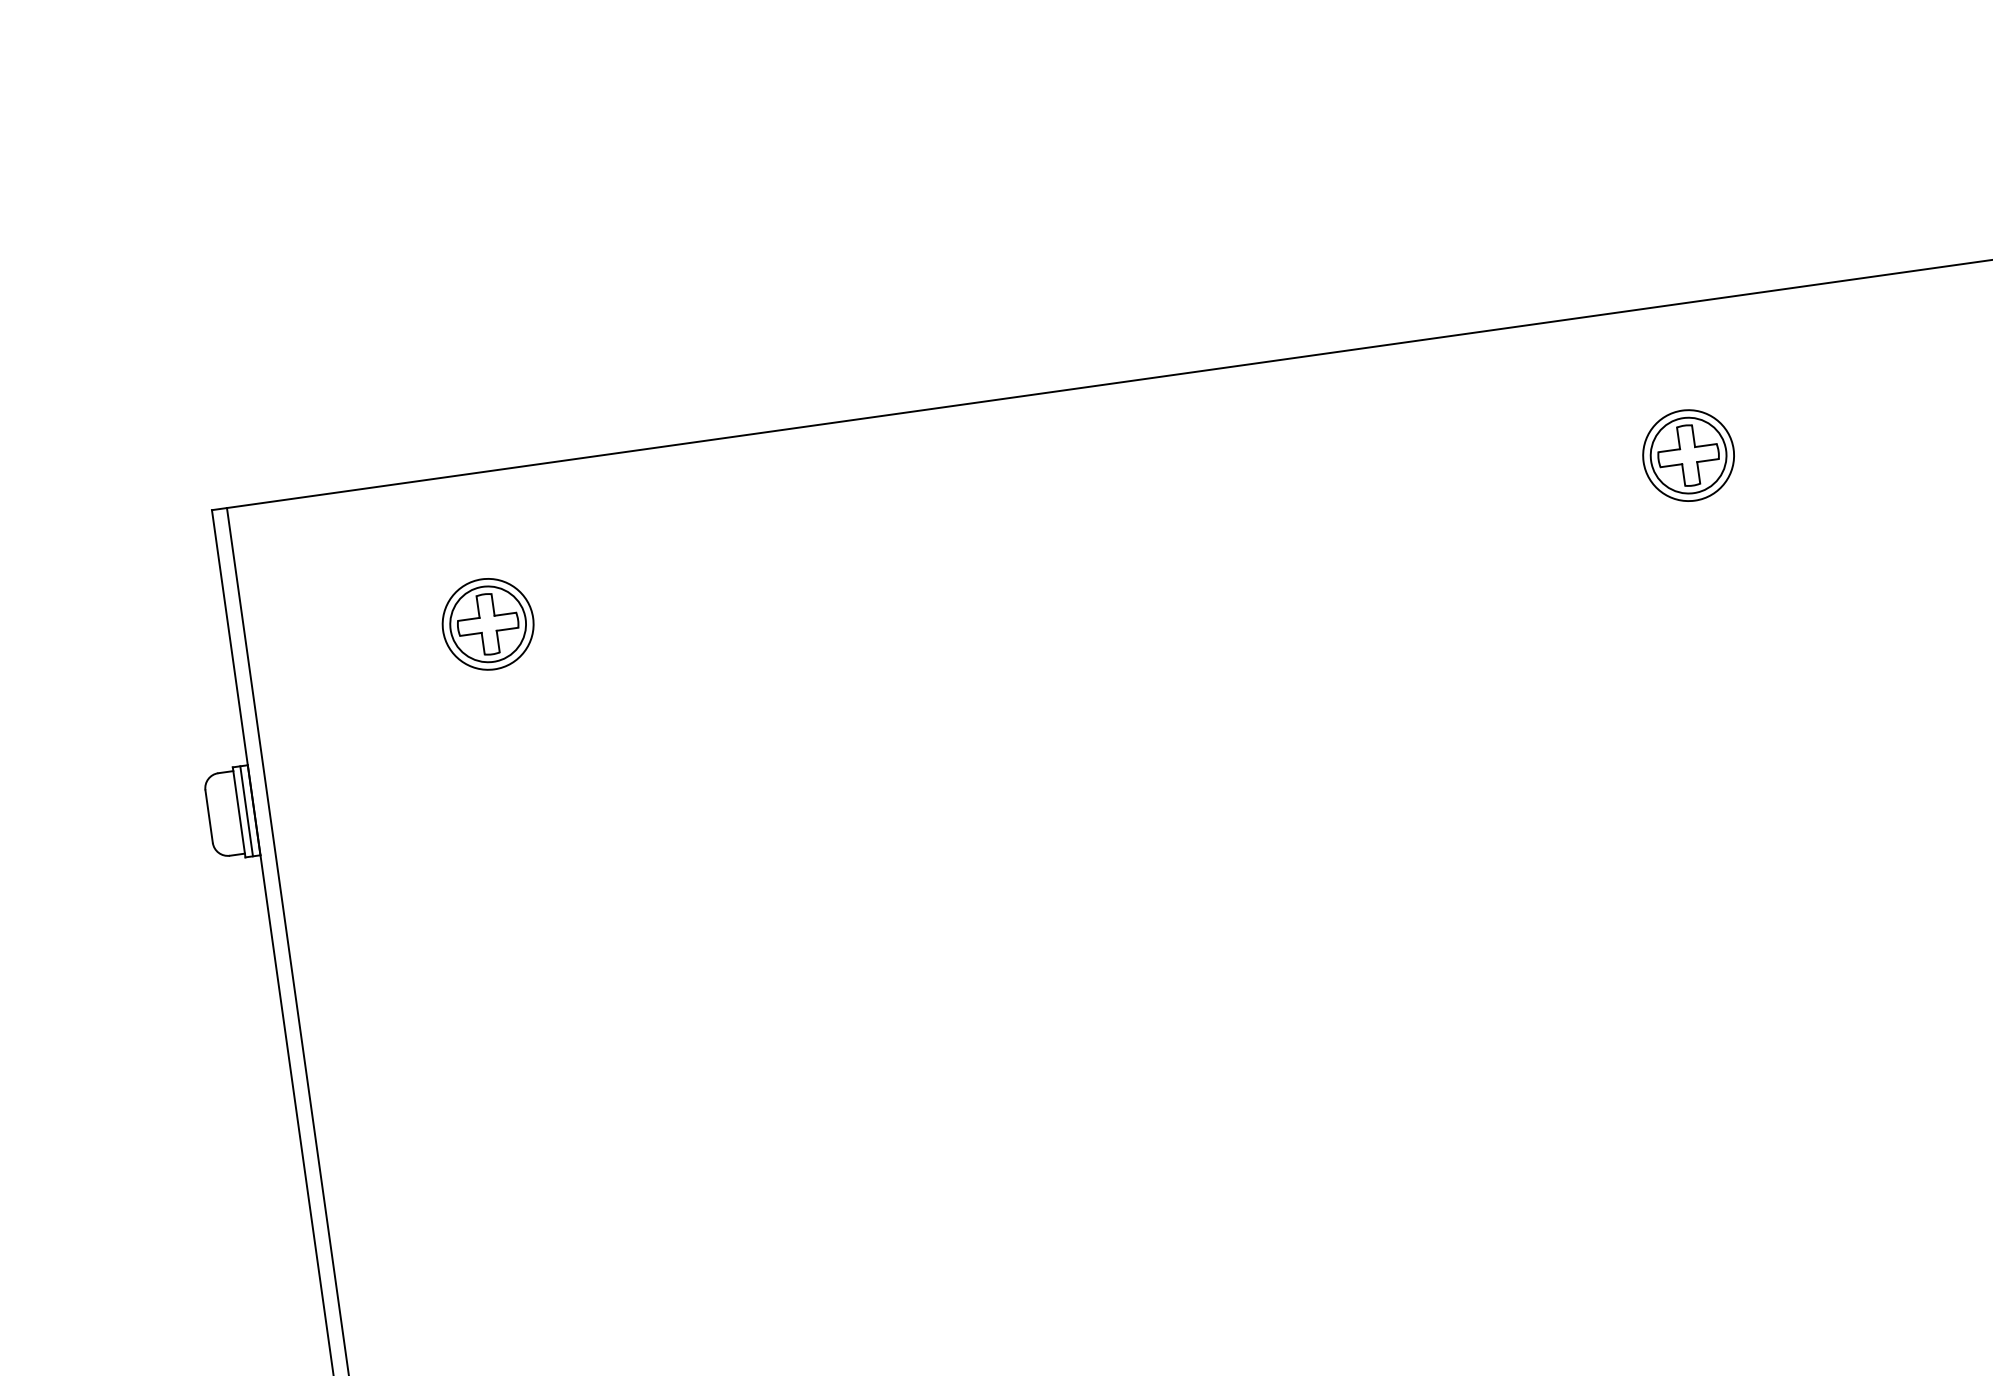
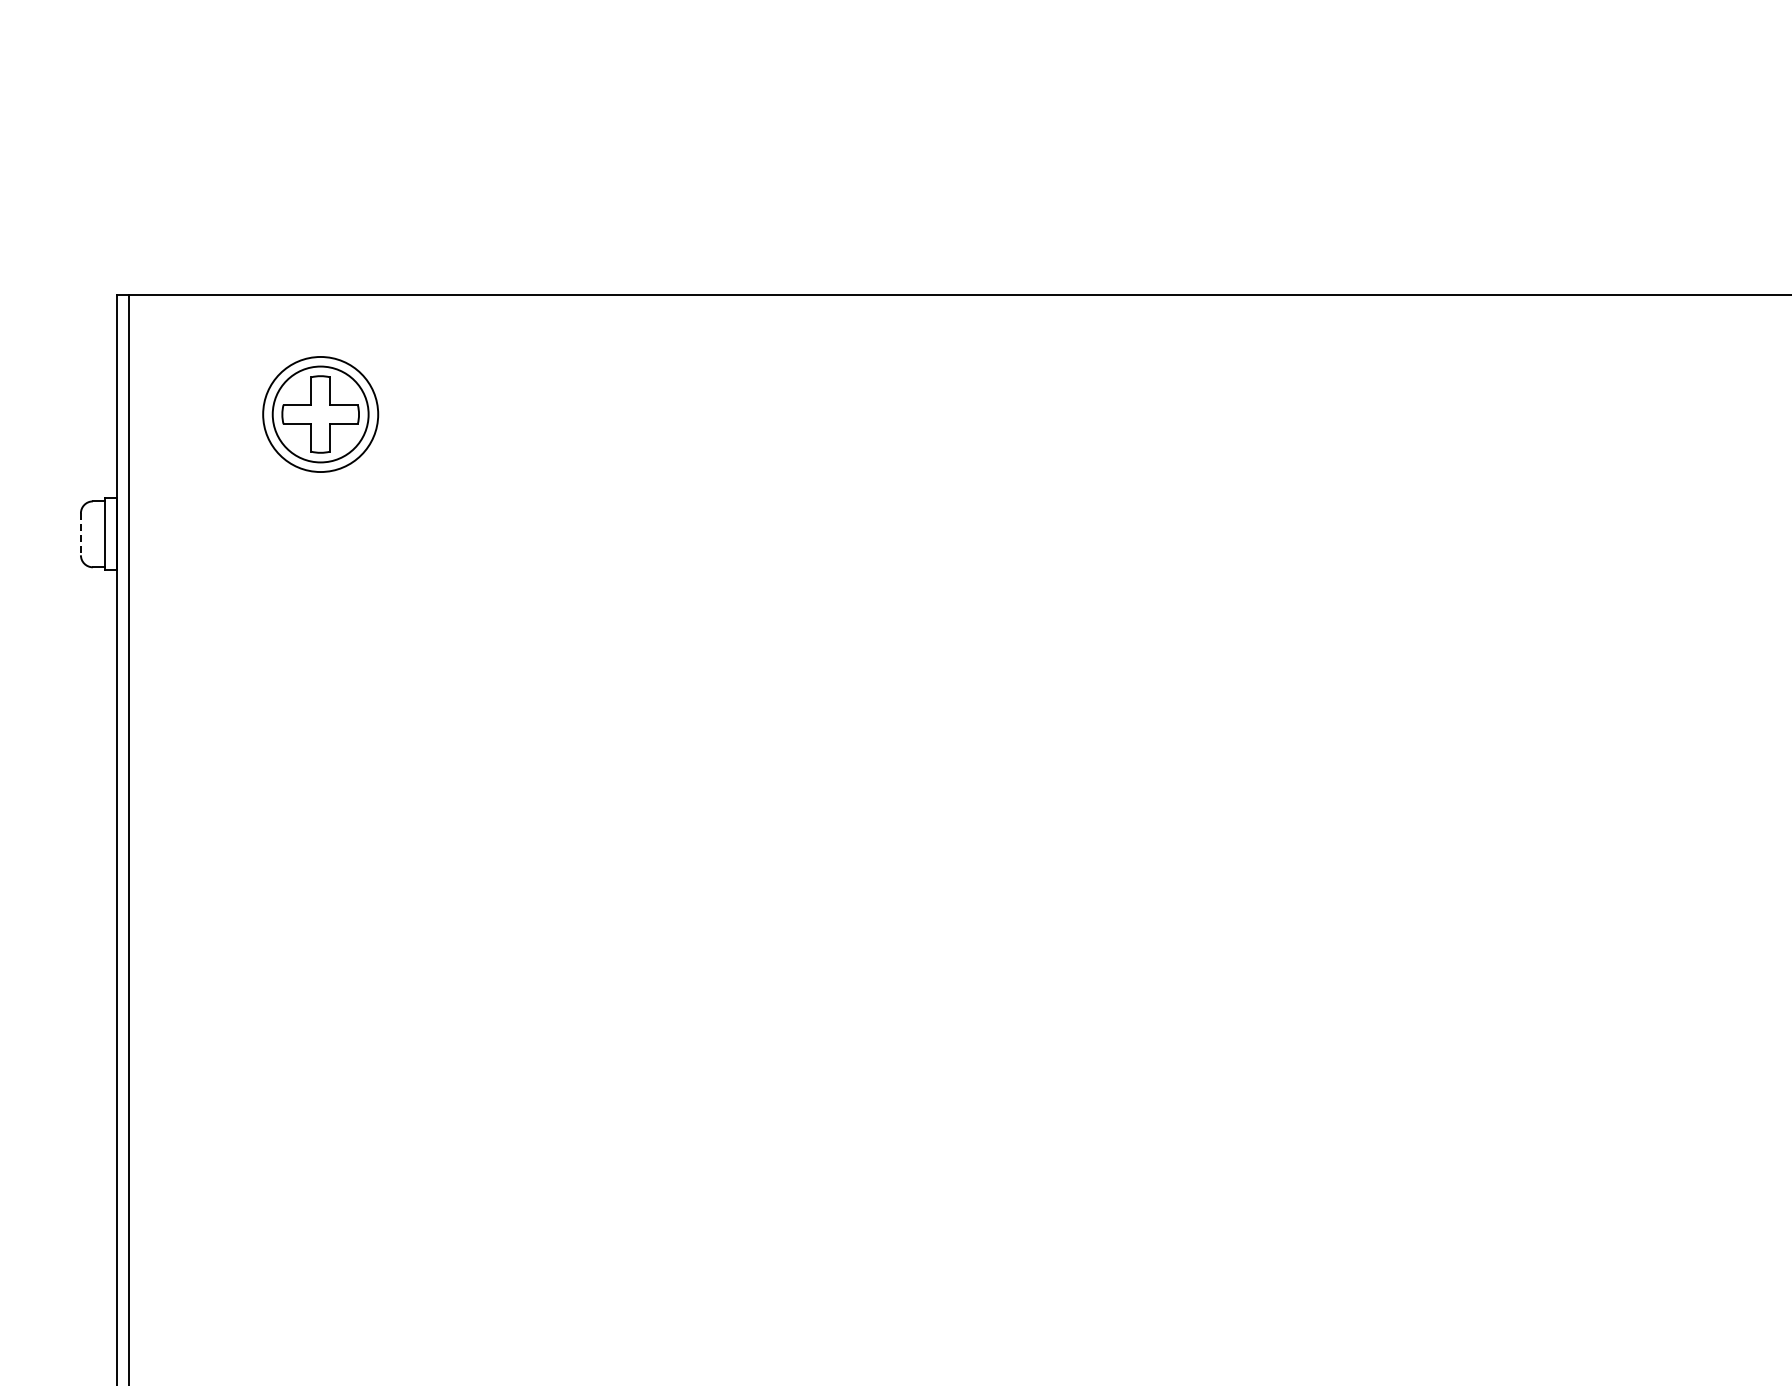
part: (1688, 455) -> (1279, 414), removed
part: (488, 624) -> (320, 414), size x1.6
line: (246, 811) -> (110, 534), removed
line: (208, 816) -> (80, 534), solid -> dashed

